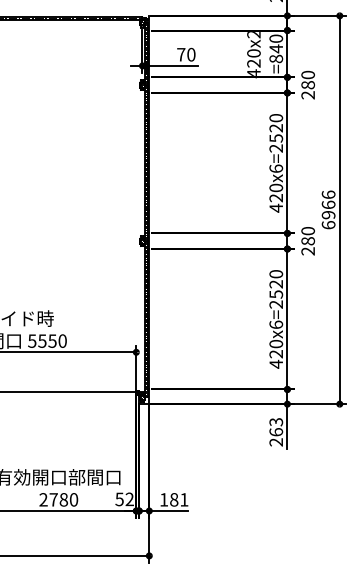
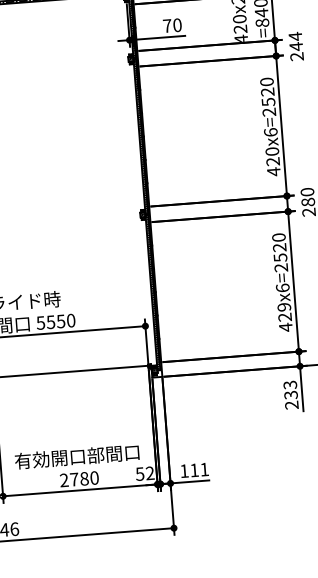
text: (308, 79) -> (296, 40), 280 -> 244
text: (276, 344) -> (284, 307), 420x6=2520 -> 429x6=2520
text: (276, 432) -> (291, 395), 263 -> 233
text: (174, 499) -> (194, 470), 181 -> 111

